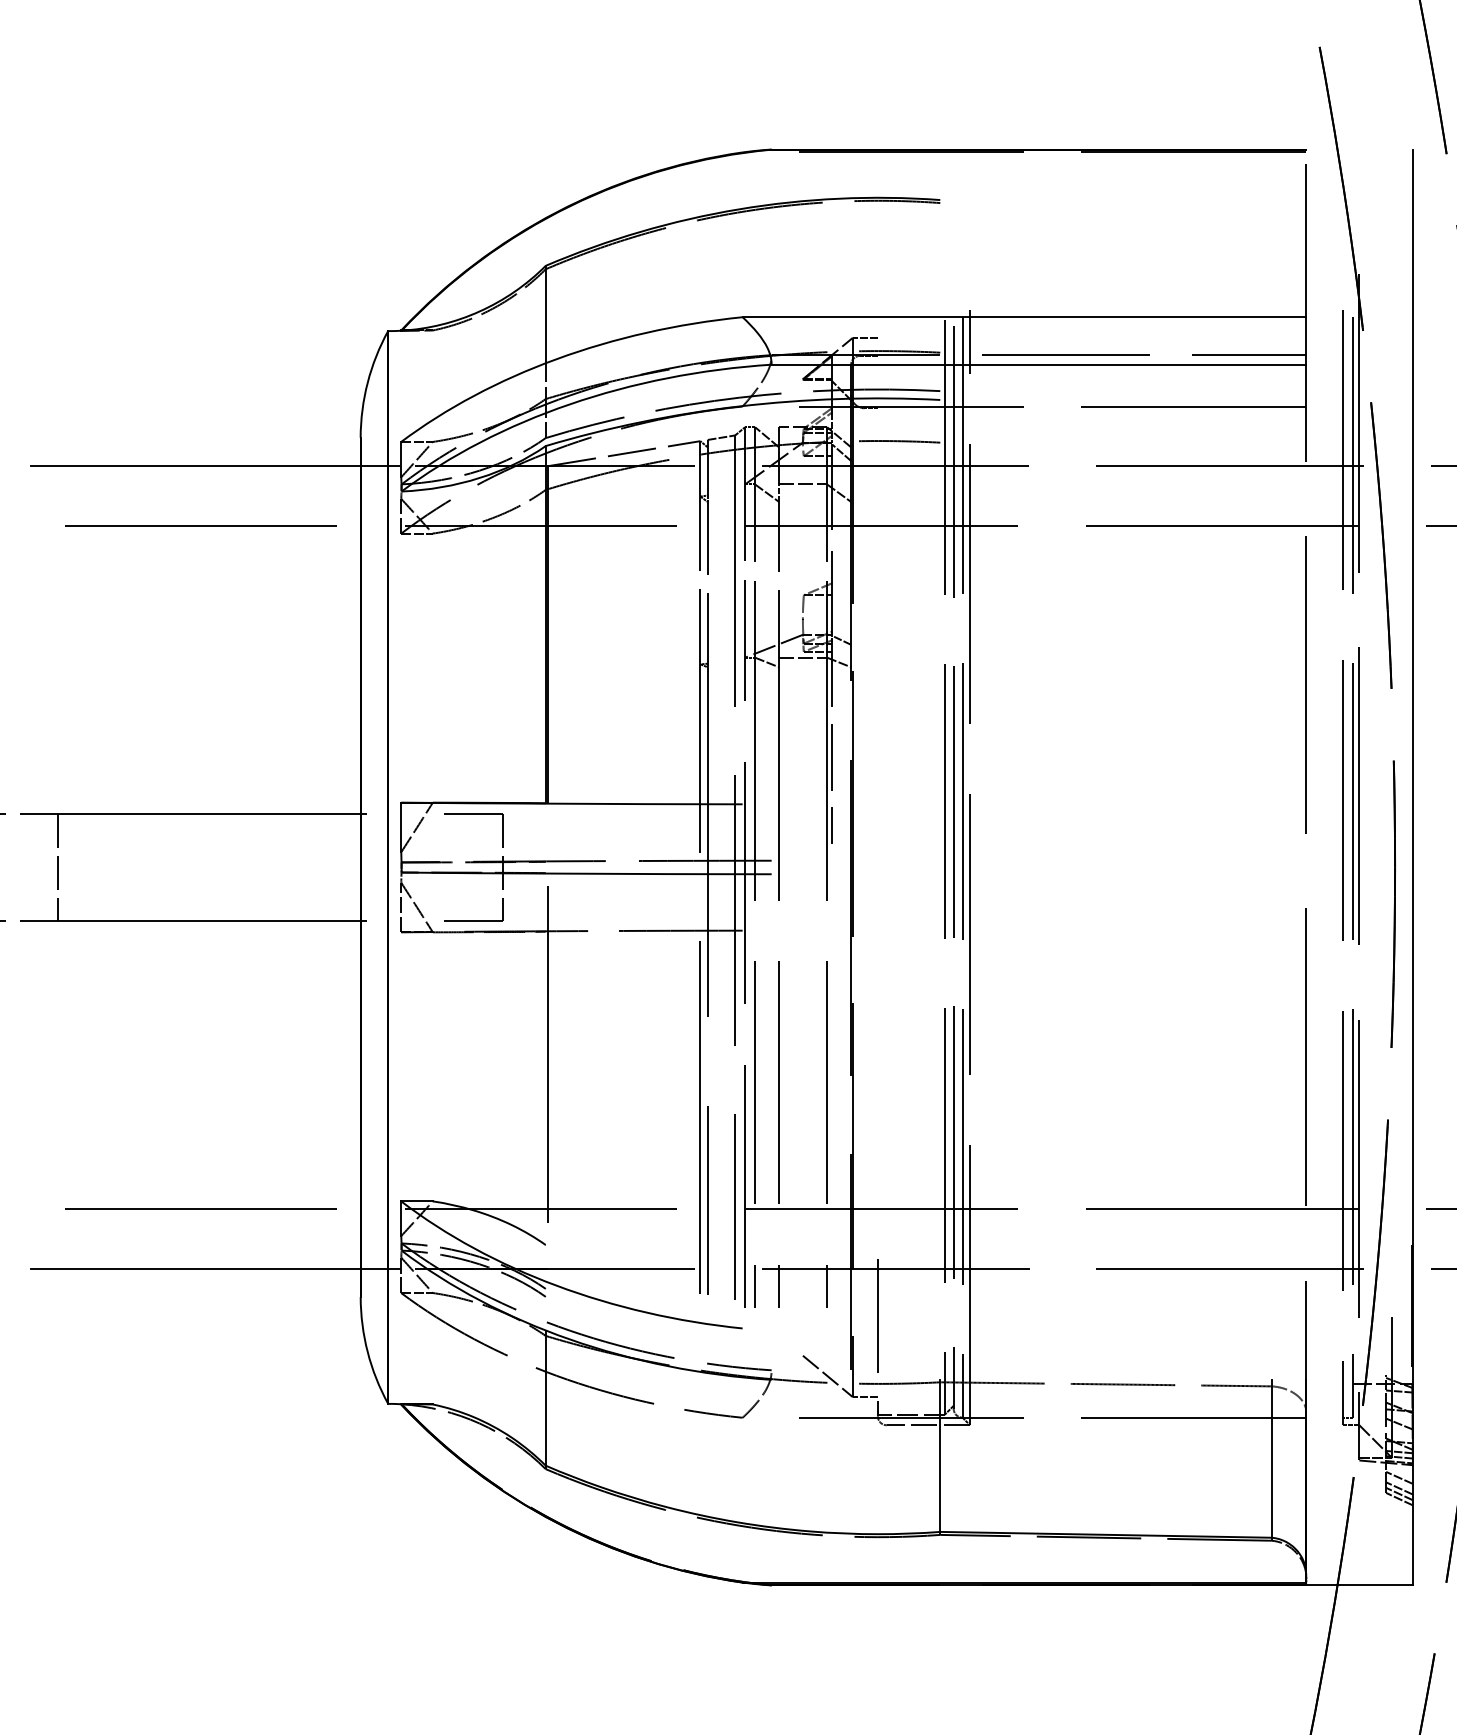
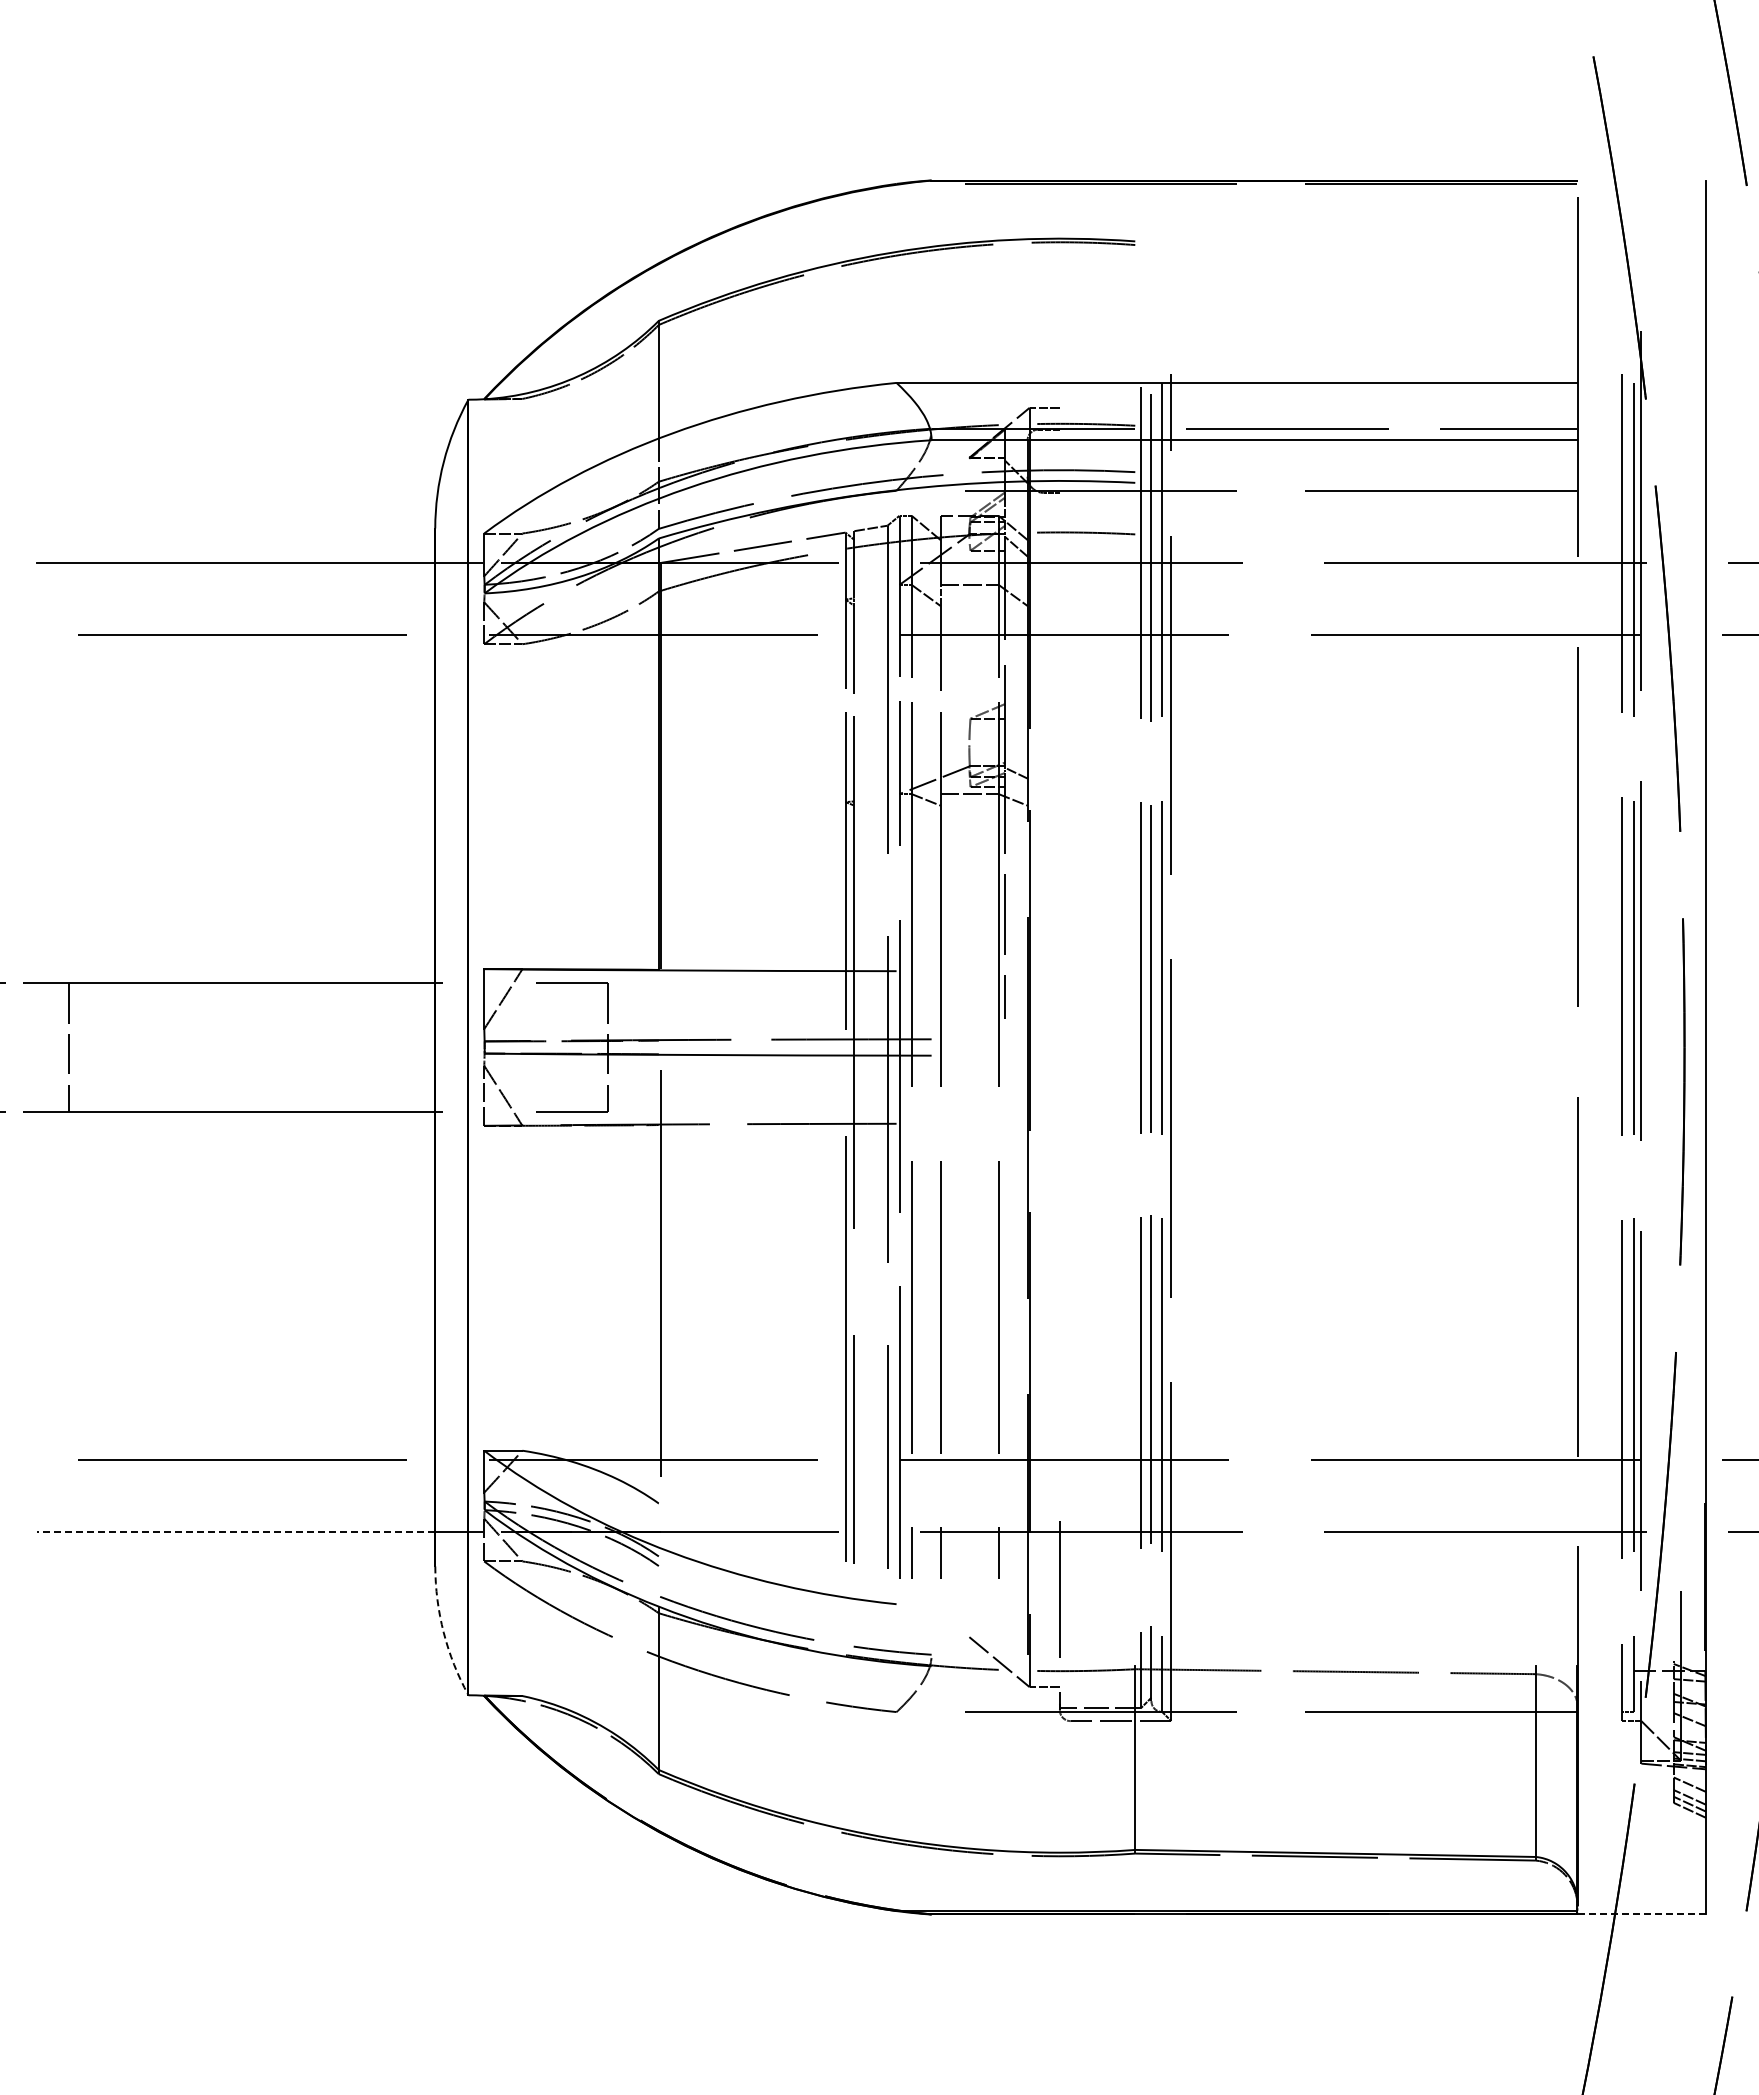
line: (195, 1269) -> (235, 1532), solid -> dashed
arc: (367, 1351) -> (443, 1632), solid -> dashed
line: (1359, 1585) -> (1641, 1914), solid -> dashed

